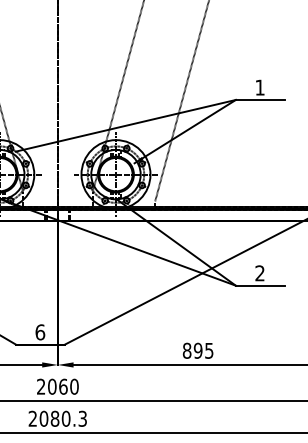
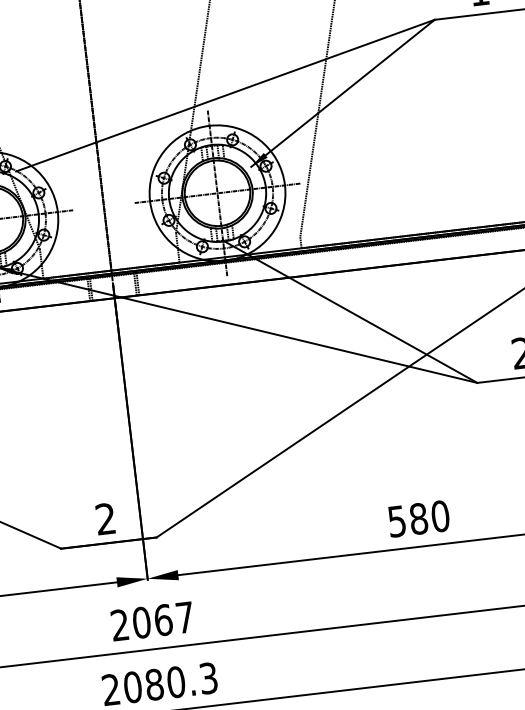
text: (40, 332) -> (106, 519), 6 -> 2
text: (197, 350) -> (417, 518), 895 -> 580
text: (74, 386) -> (185, 617), 2060 -> 2067

